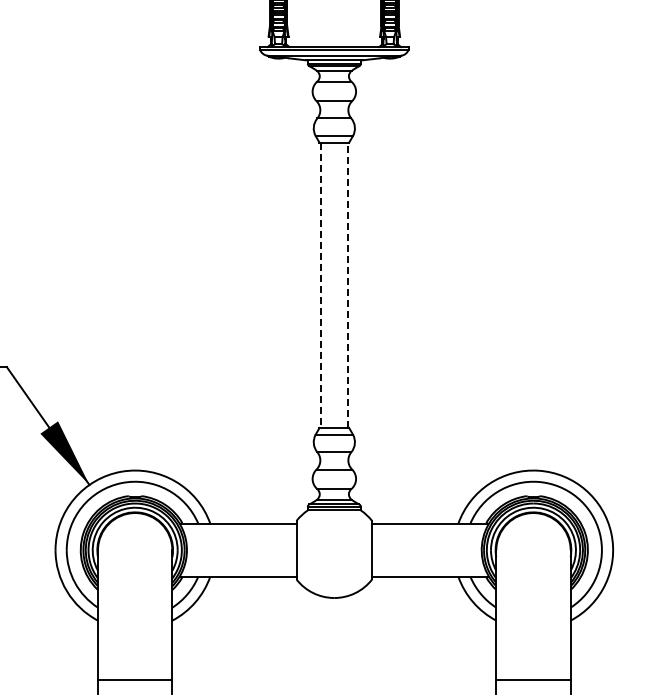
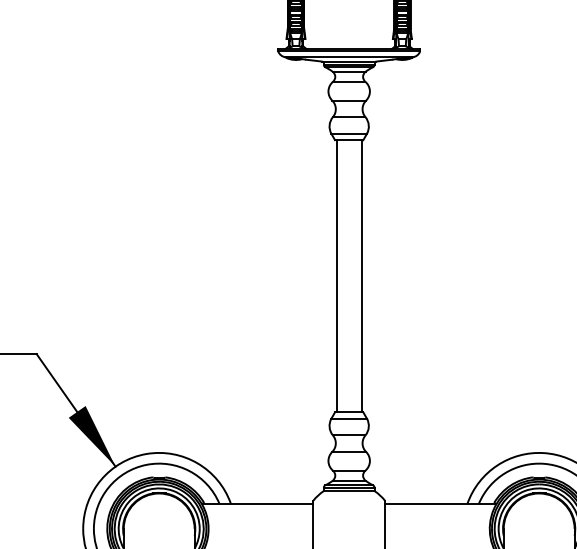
line: (321, 285) -> (336, 276), dashed -> solid
line: (347, 285) -> (361, 276), dashed -> solid

